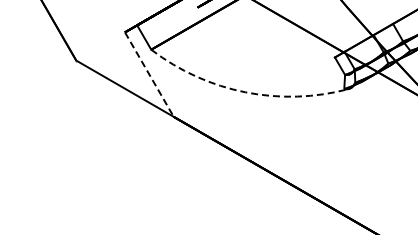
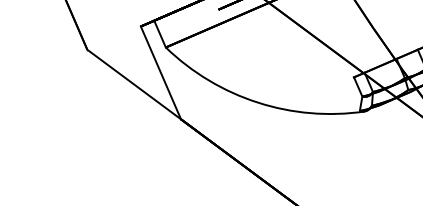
line: (149, 74) -> (161, 72), dashed -> solid
arc: (245, 92) -> (257, 102), dashed -> solid

